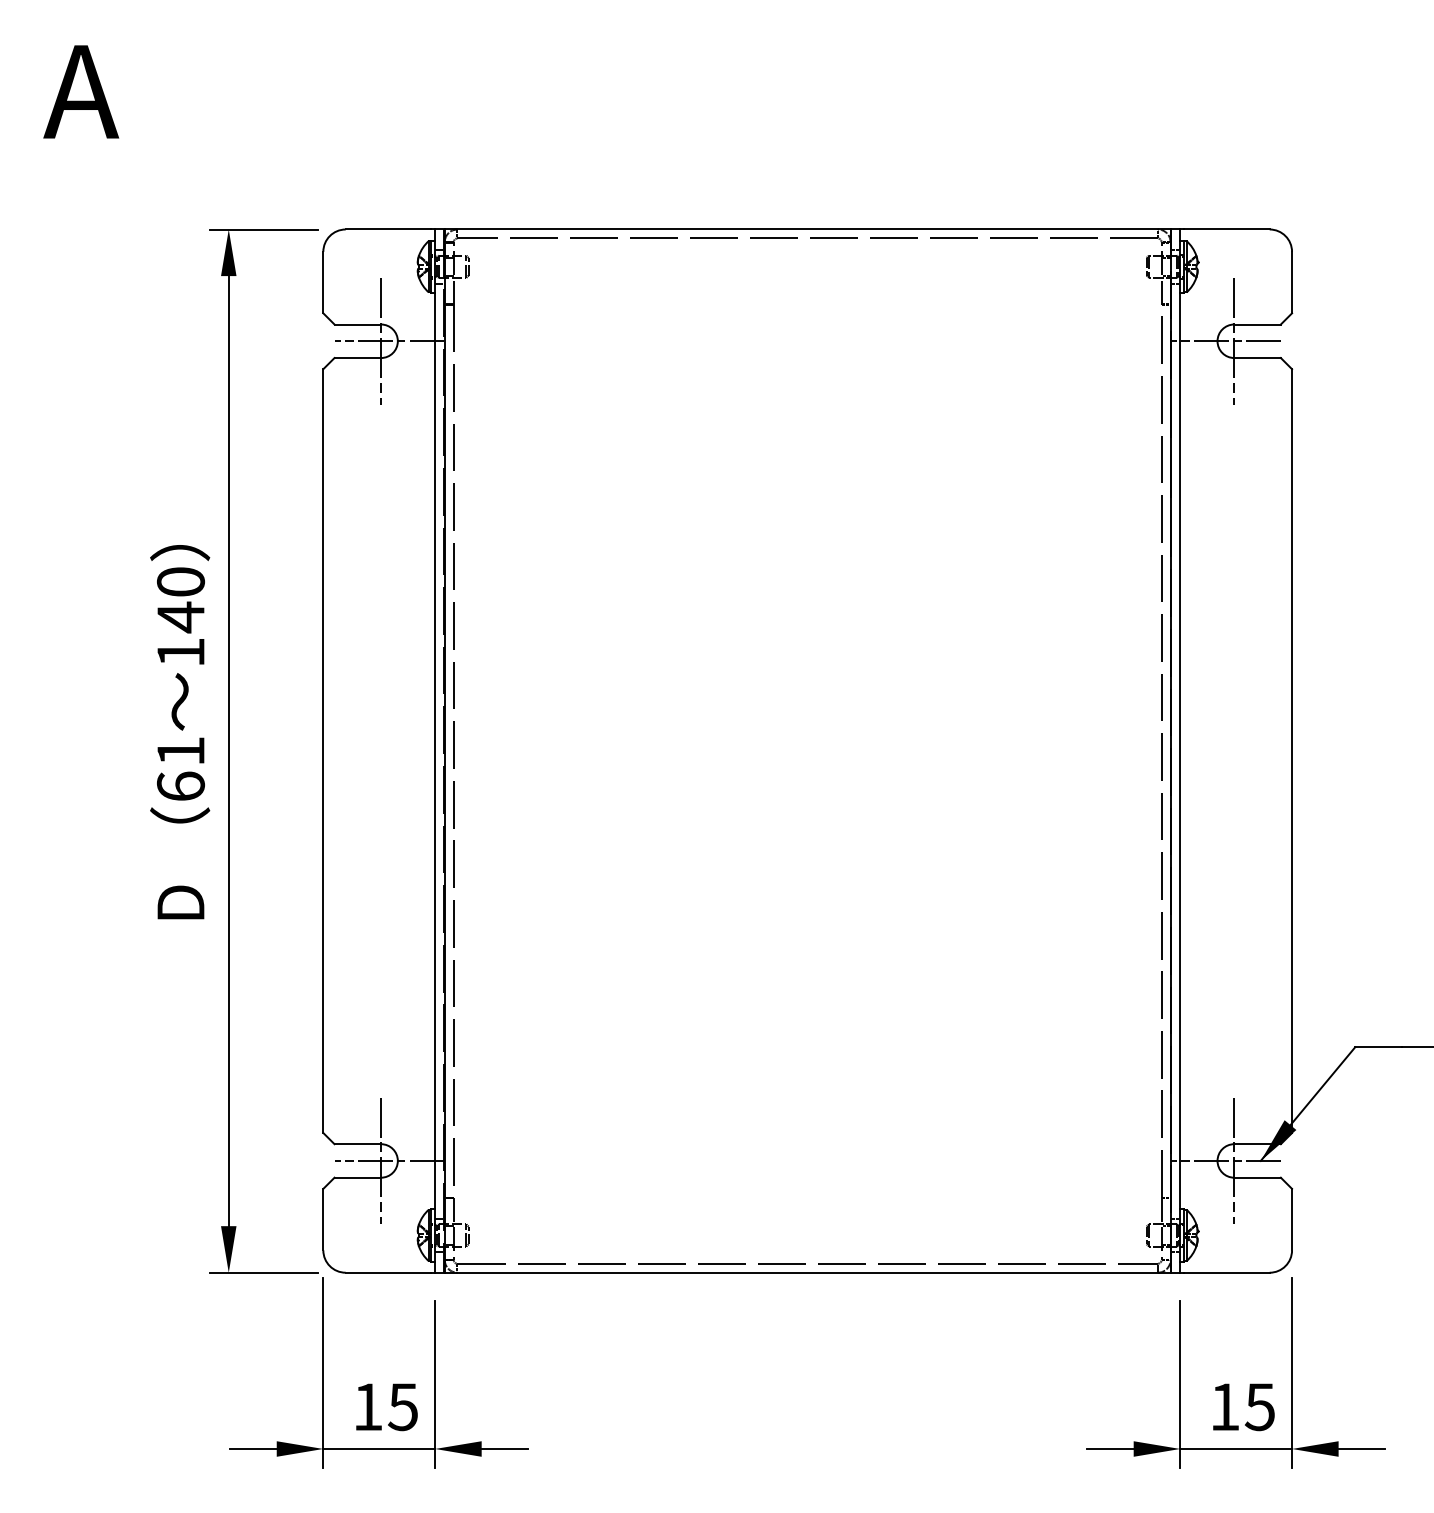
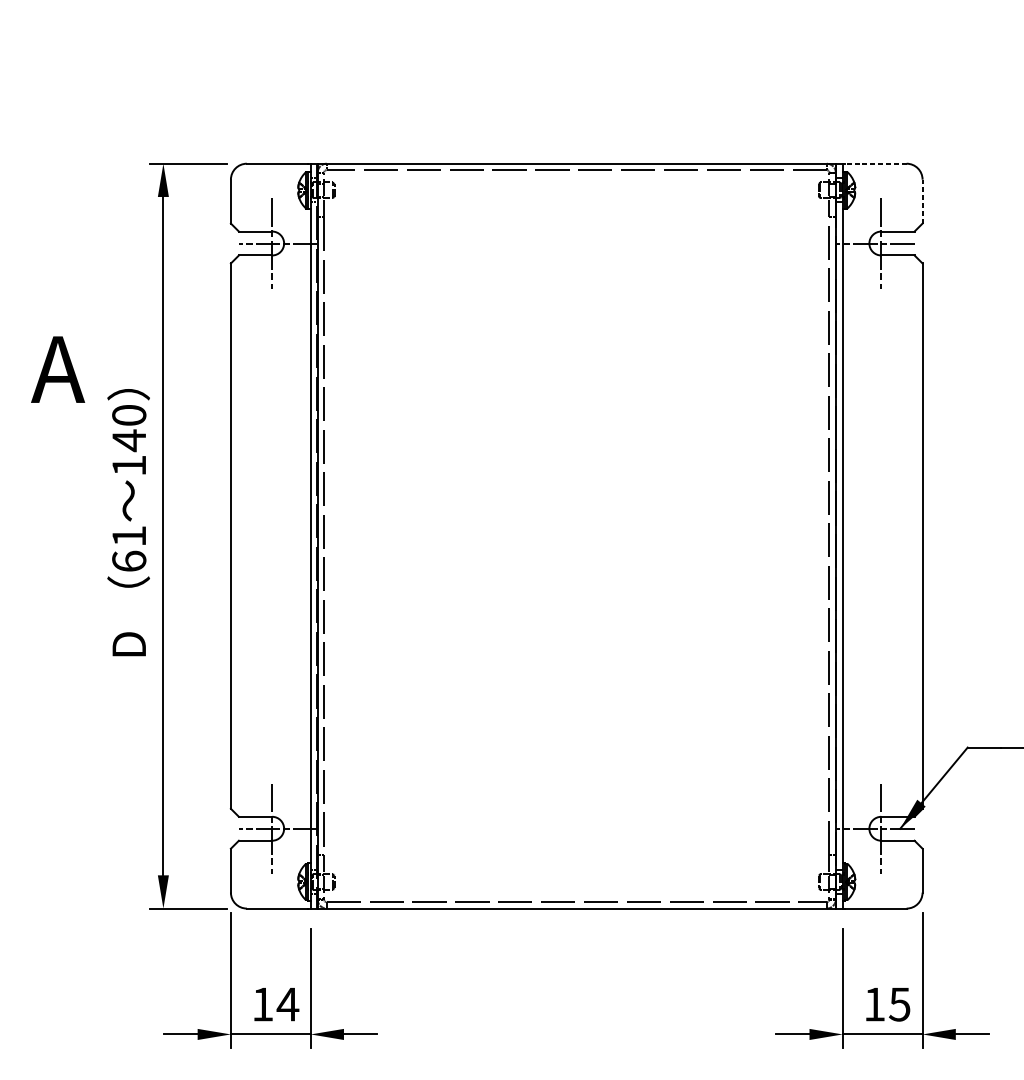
text: (81, 91) -> (58, 369), moved
line: (1226, 229) -> (875, 163), solid -> dashed
line: (1292, 282) -> (922, 201), solid -> dashed
text: (403, 1407) -> (288, 1004), 15 -> 14

